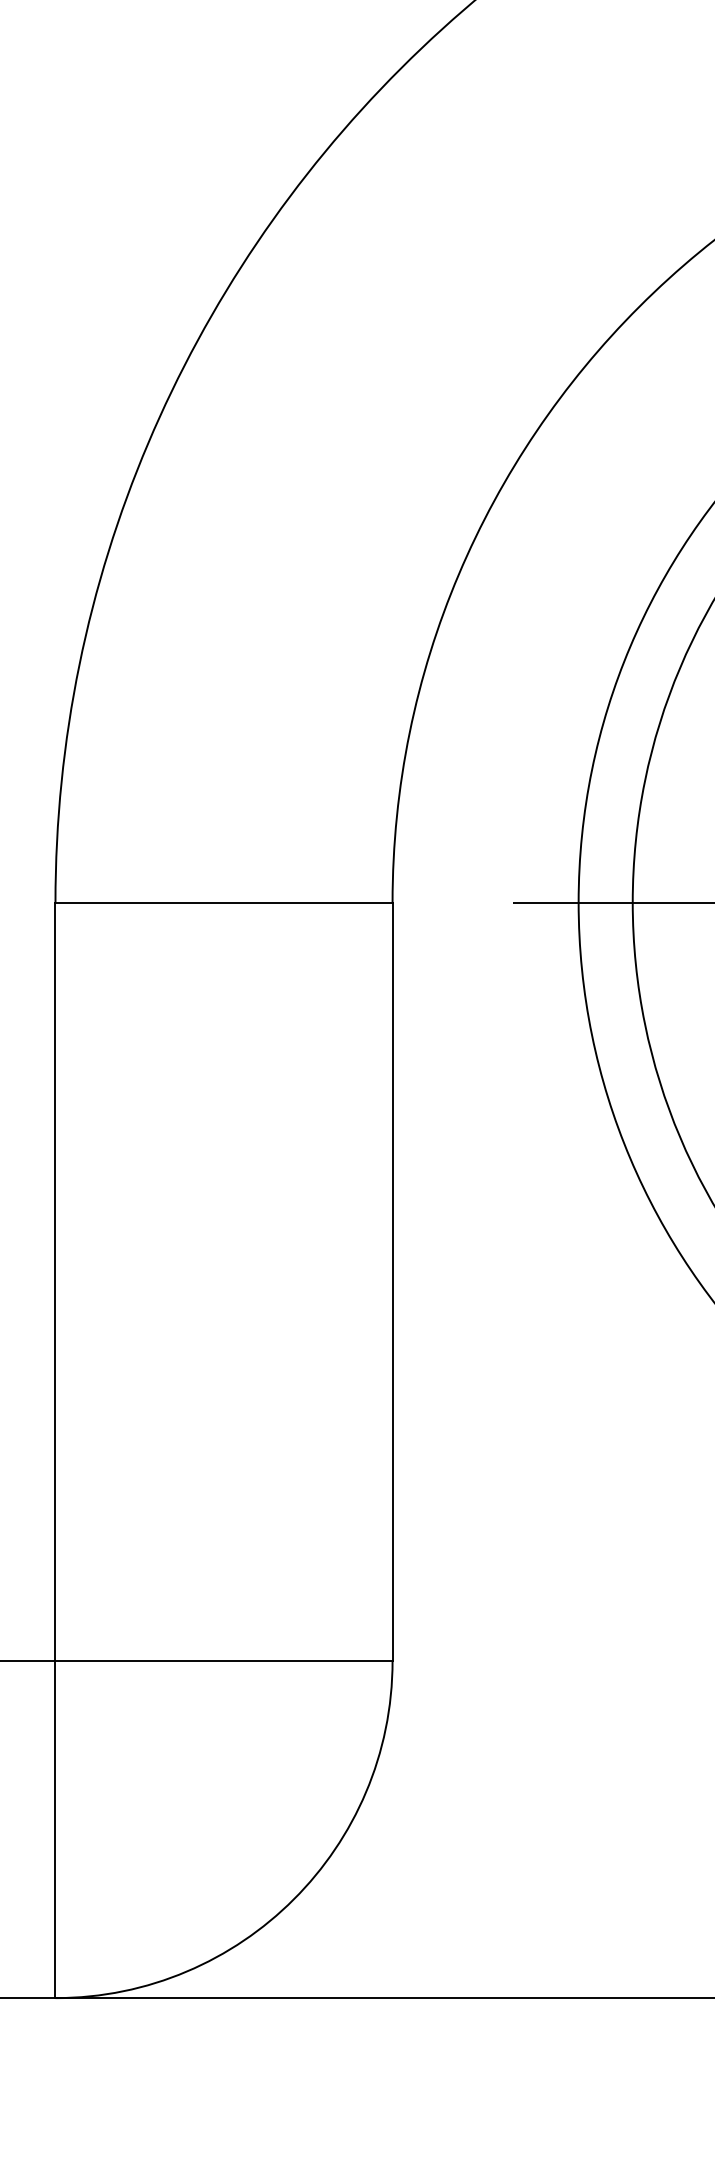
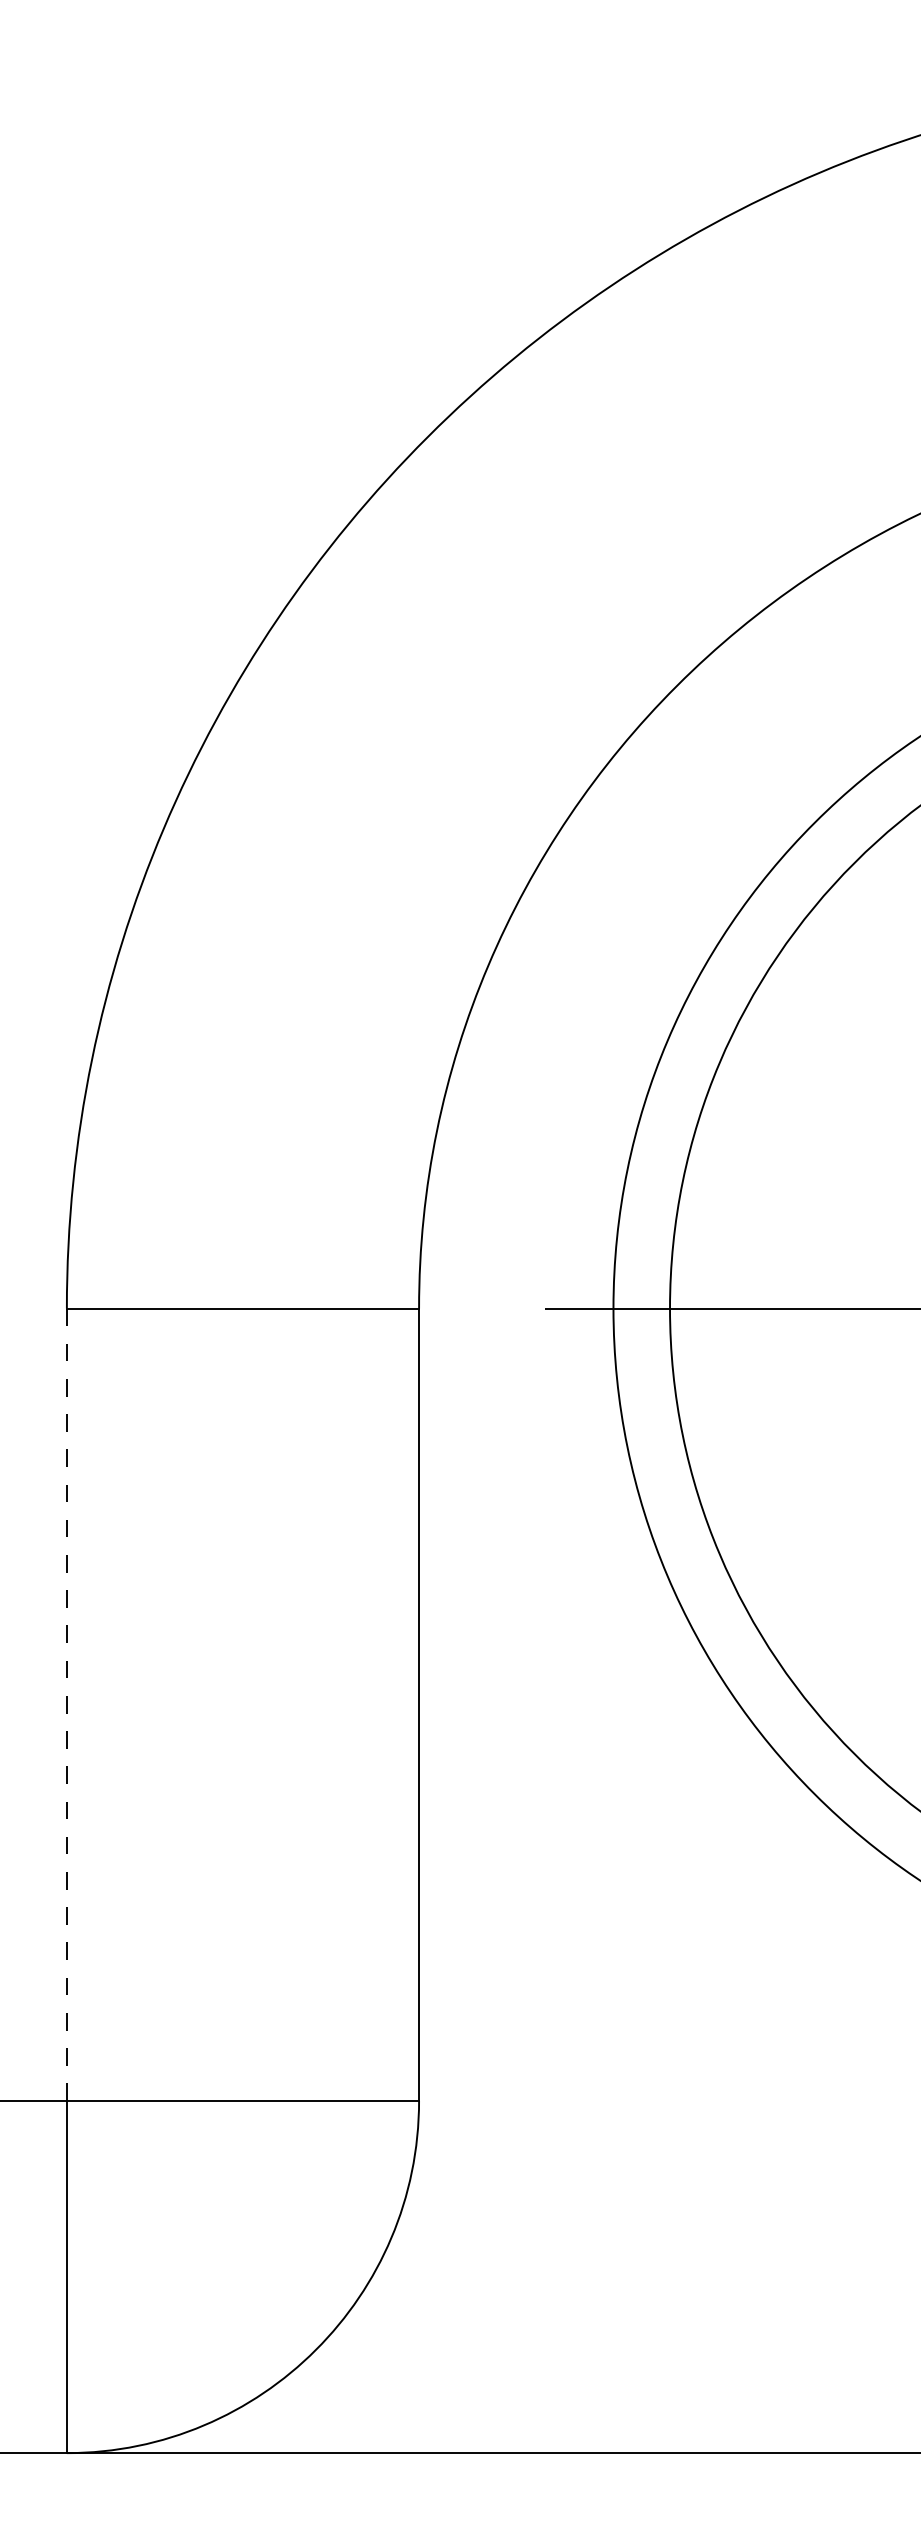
line: (55, 1282) -> (66, 1705), solid -> dashed

